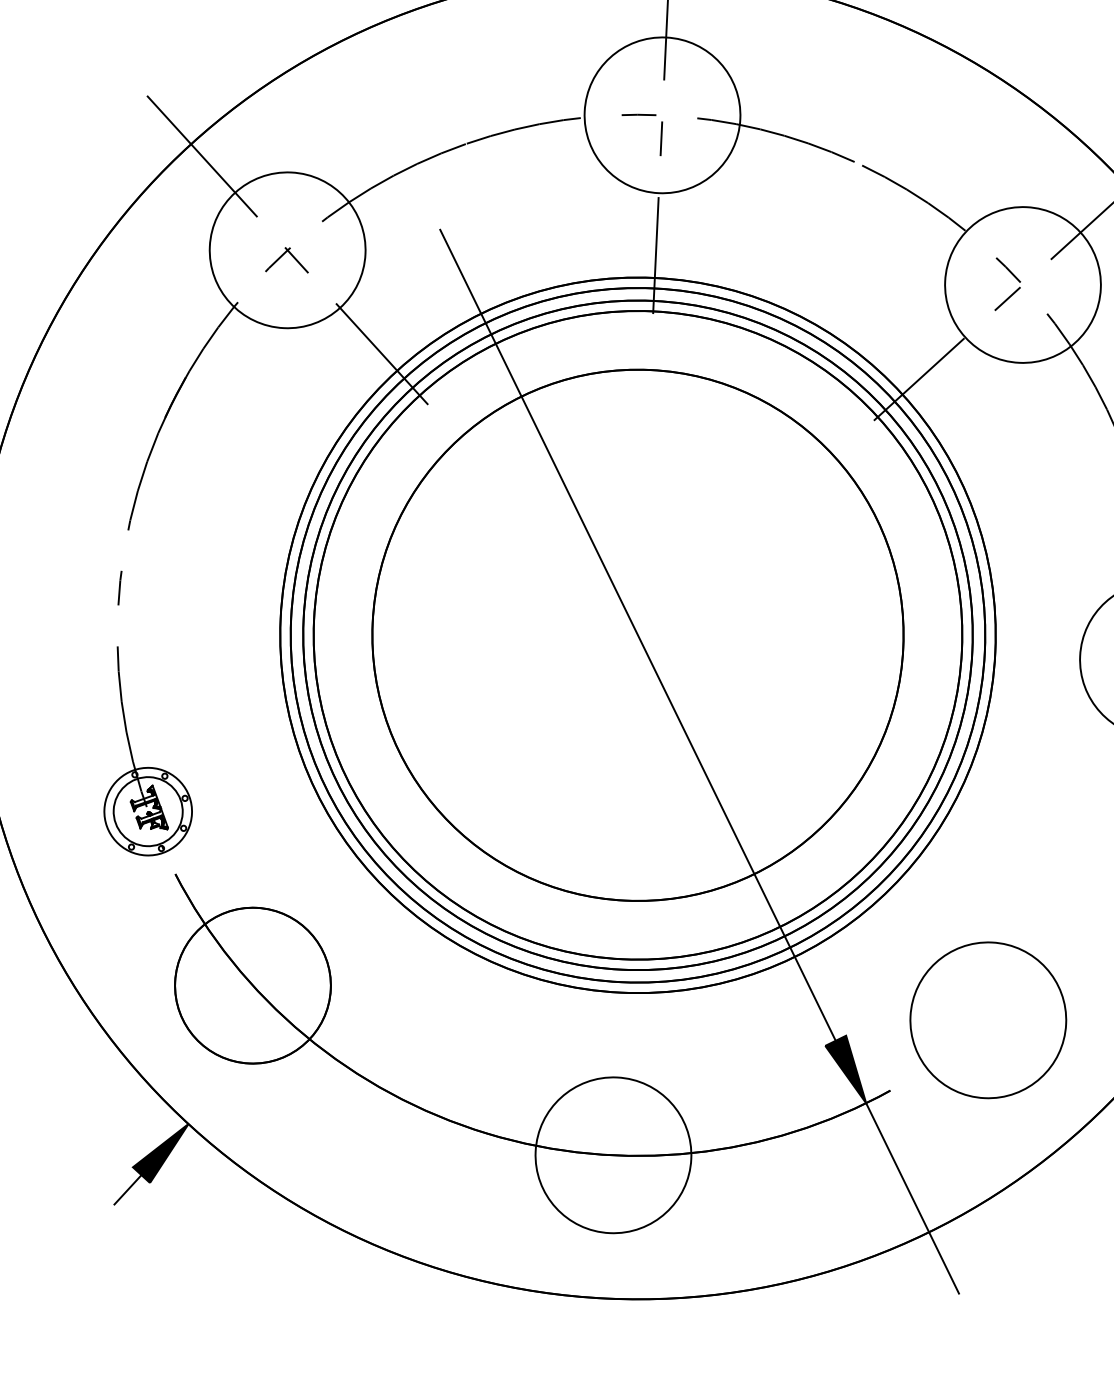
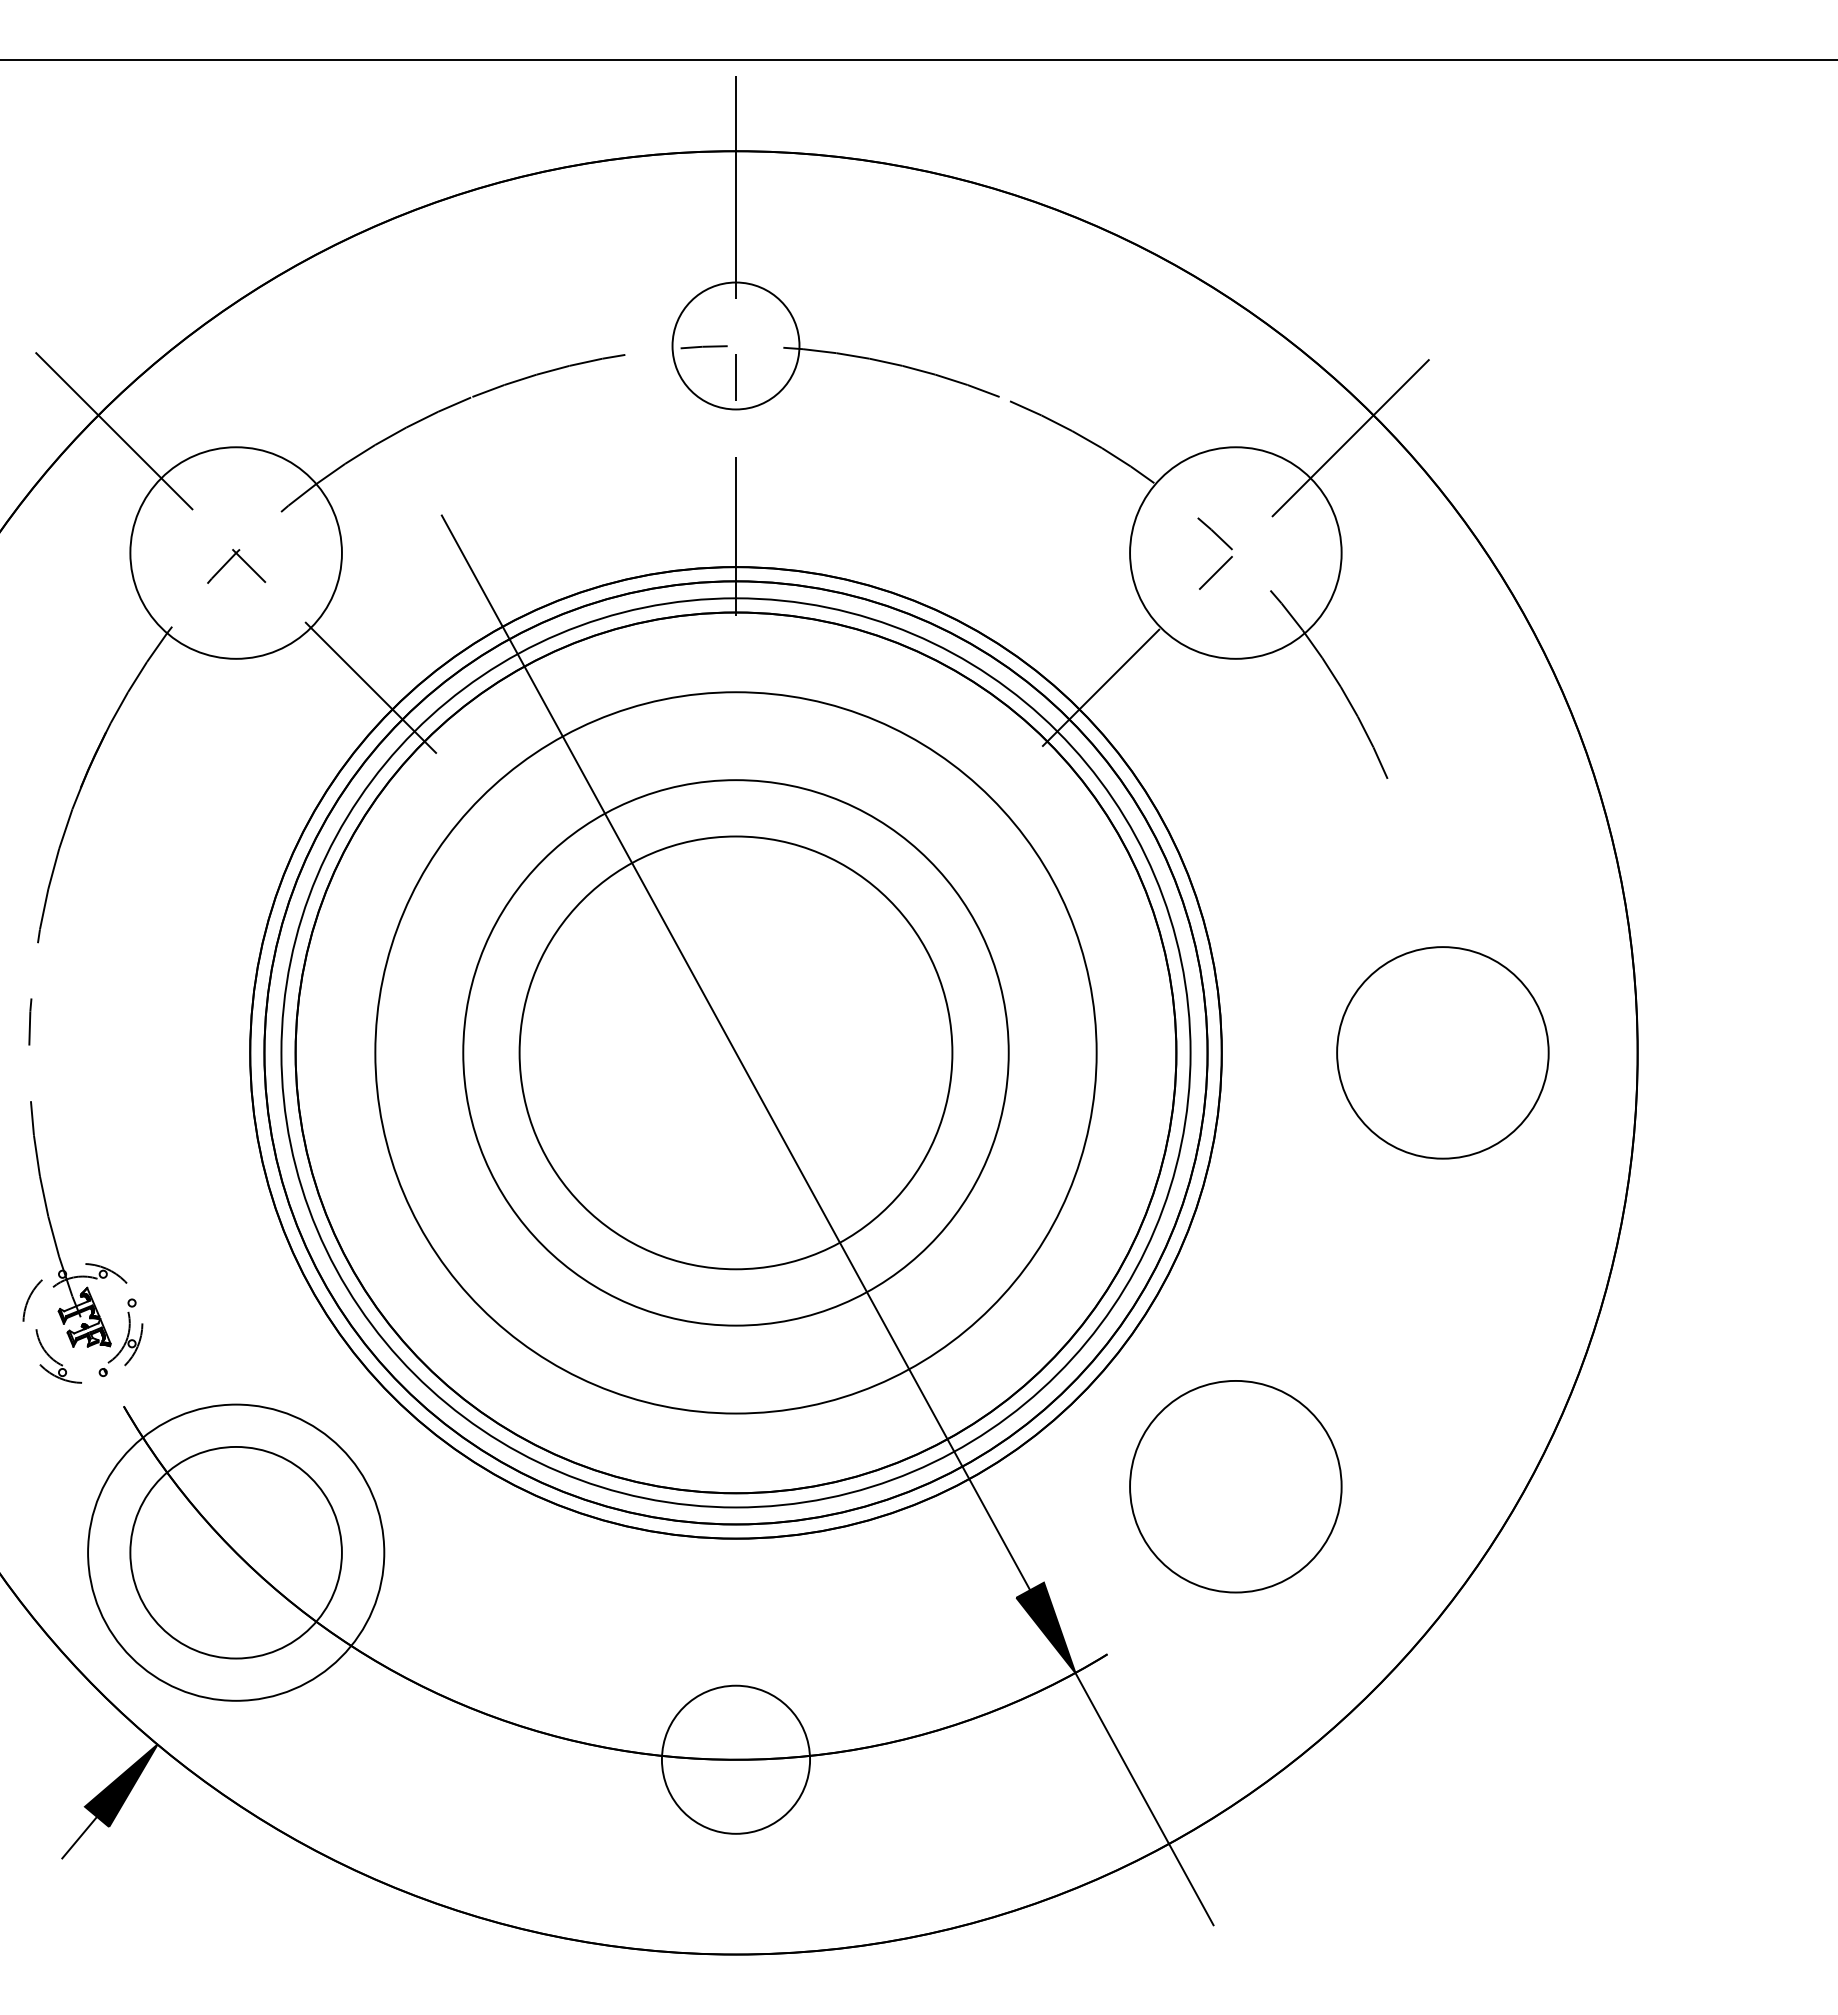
circle: (662, 114) -> (735, 345), size x0.6
circle: (637, 635) -> (735, 1052), size x0.6
circle: (637, 635) -> (735, 1052), size x0.6
circle: (147, 810) -> (82, 1322), solid -> dashed
circle: (147, 811) -> (82, 1323), solid -> dashed
circle: (252, 985) -> (235, 1552), size x1.4
circle: (988, 1020) -> (1235, 1486), moved
circle: (613, 1155) -> (735, 1759), size x0.7

